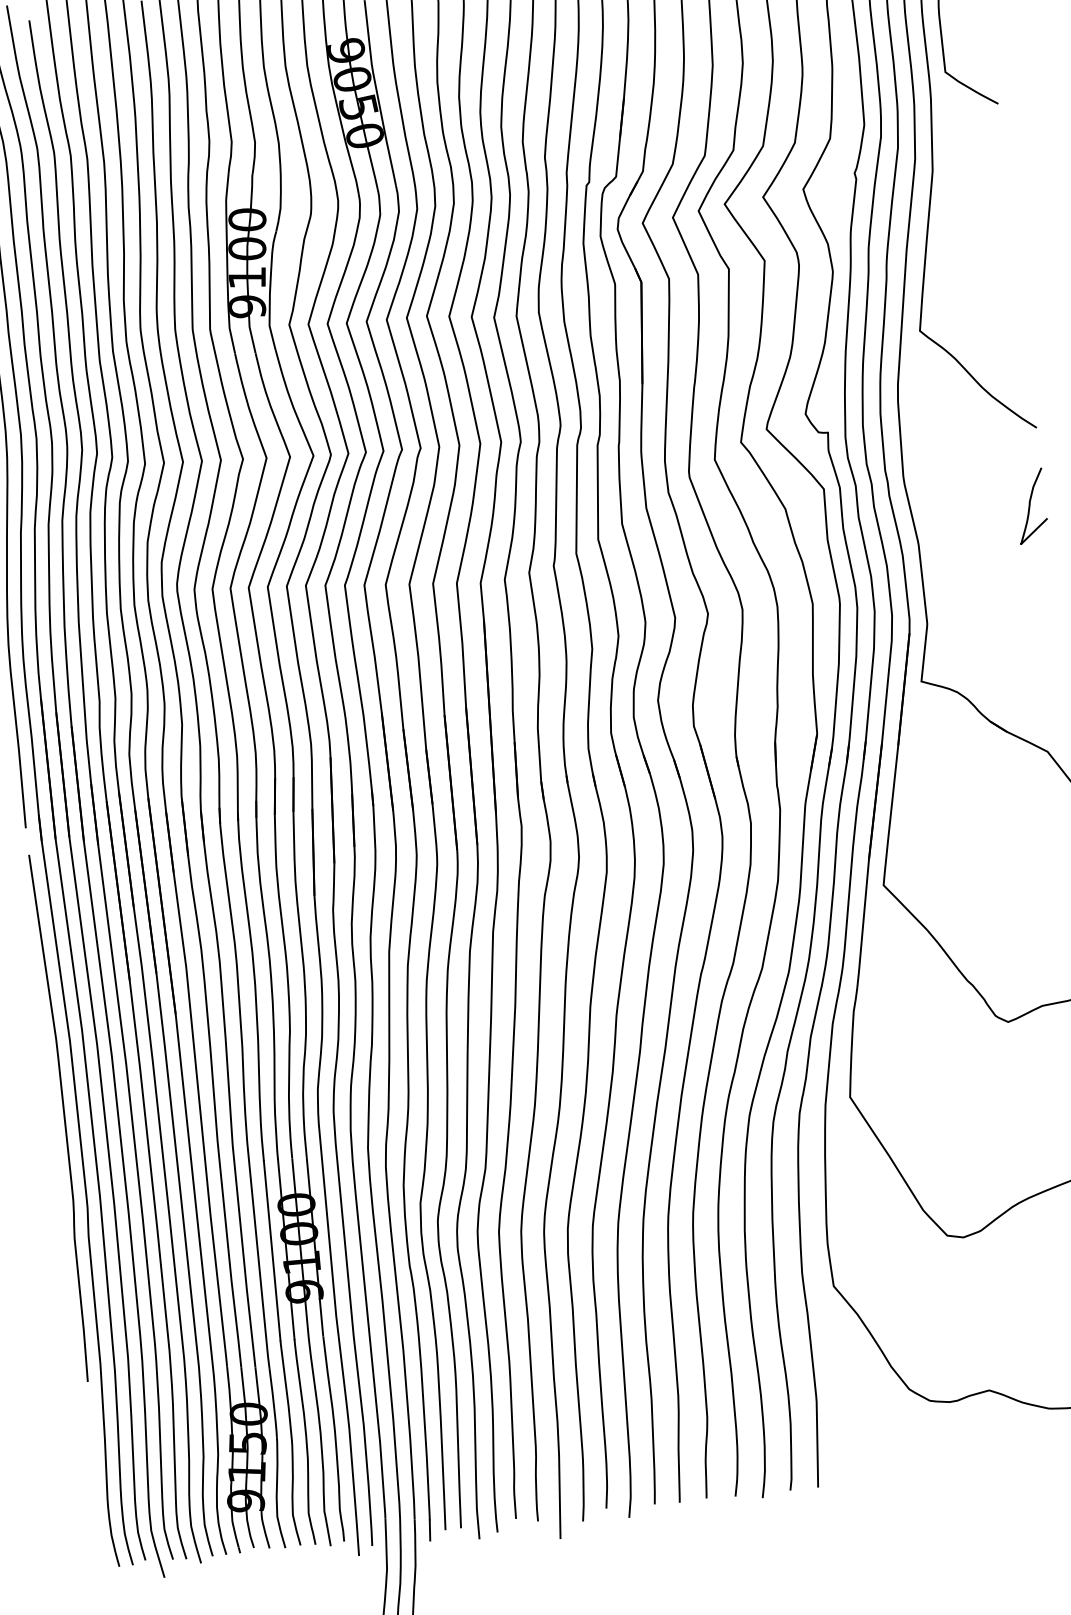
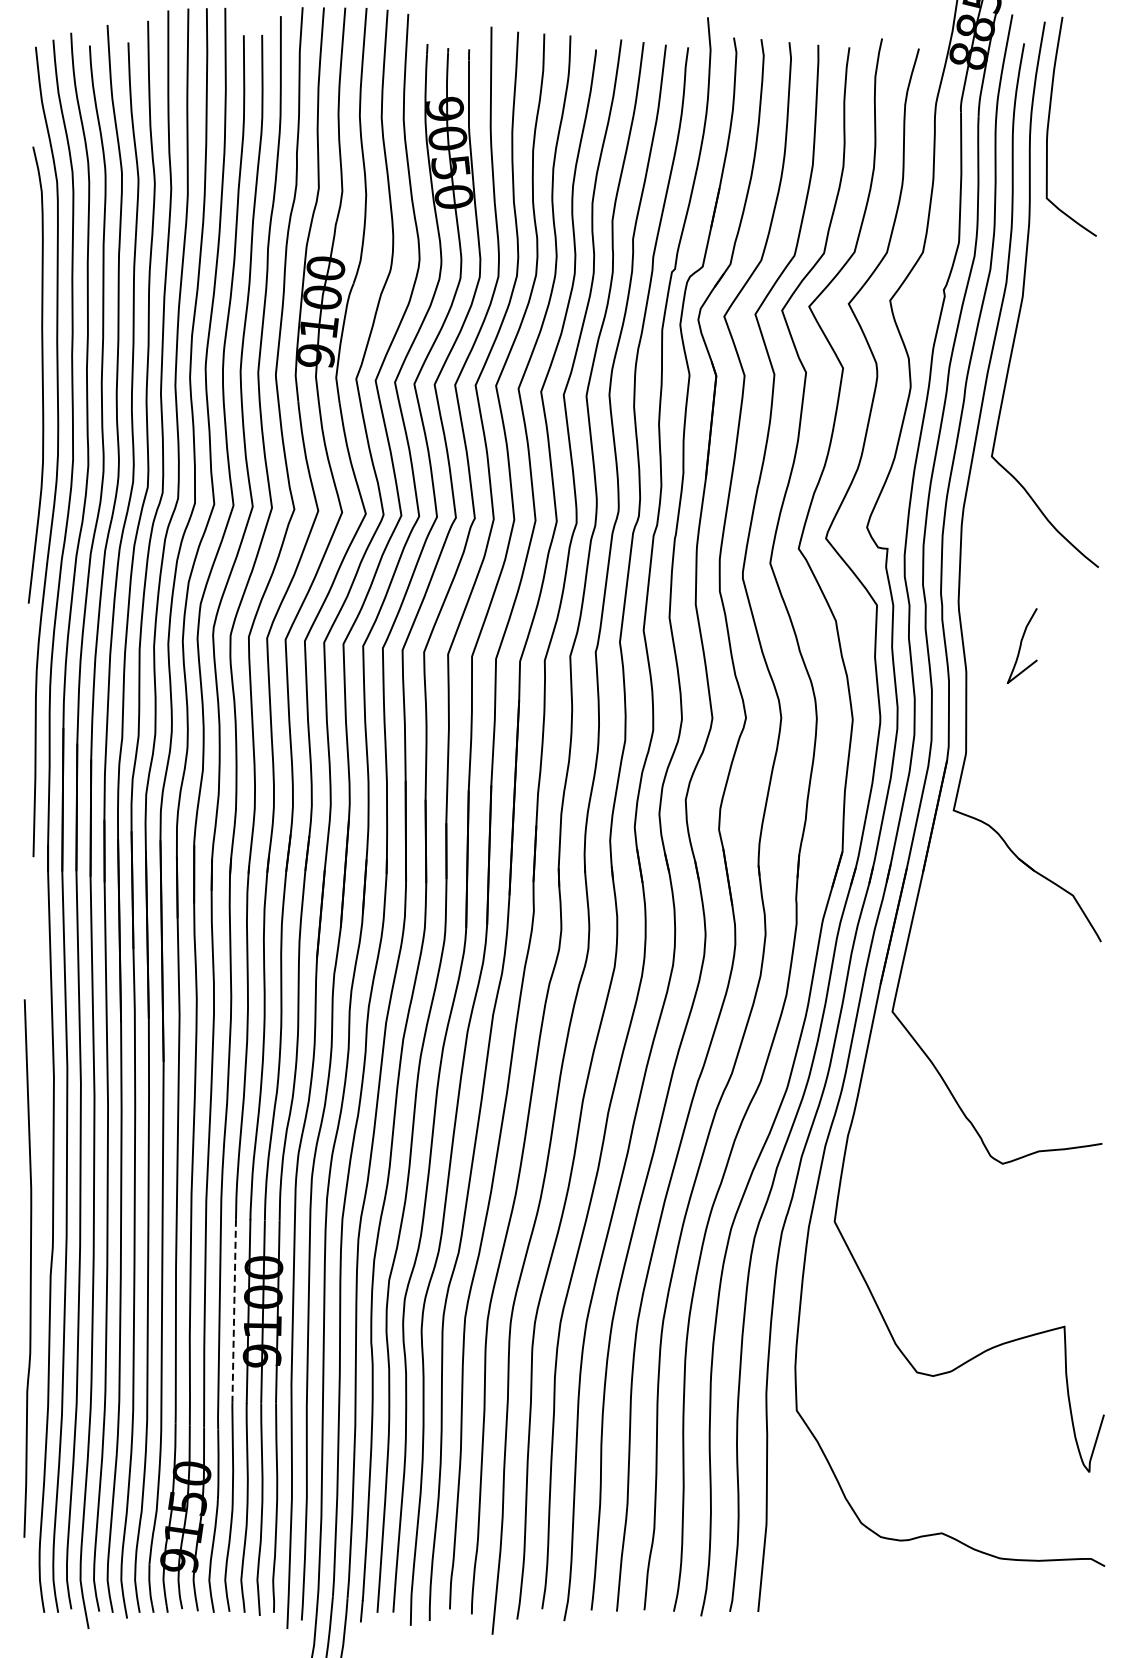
curve: (1030, 505) -> (1021, 645), moved
curve: (64, 1117) -> (30, 1268), moved
line: (272, 1250) -> (234, 1311), solid -> dashed

